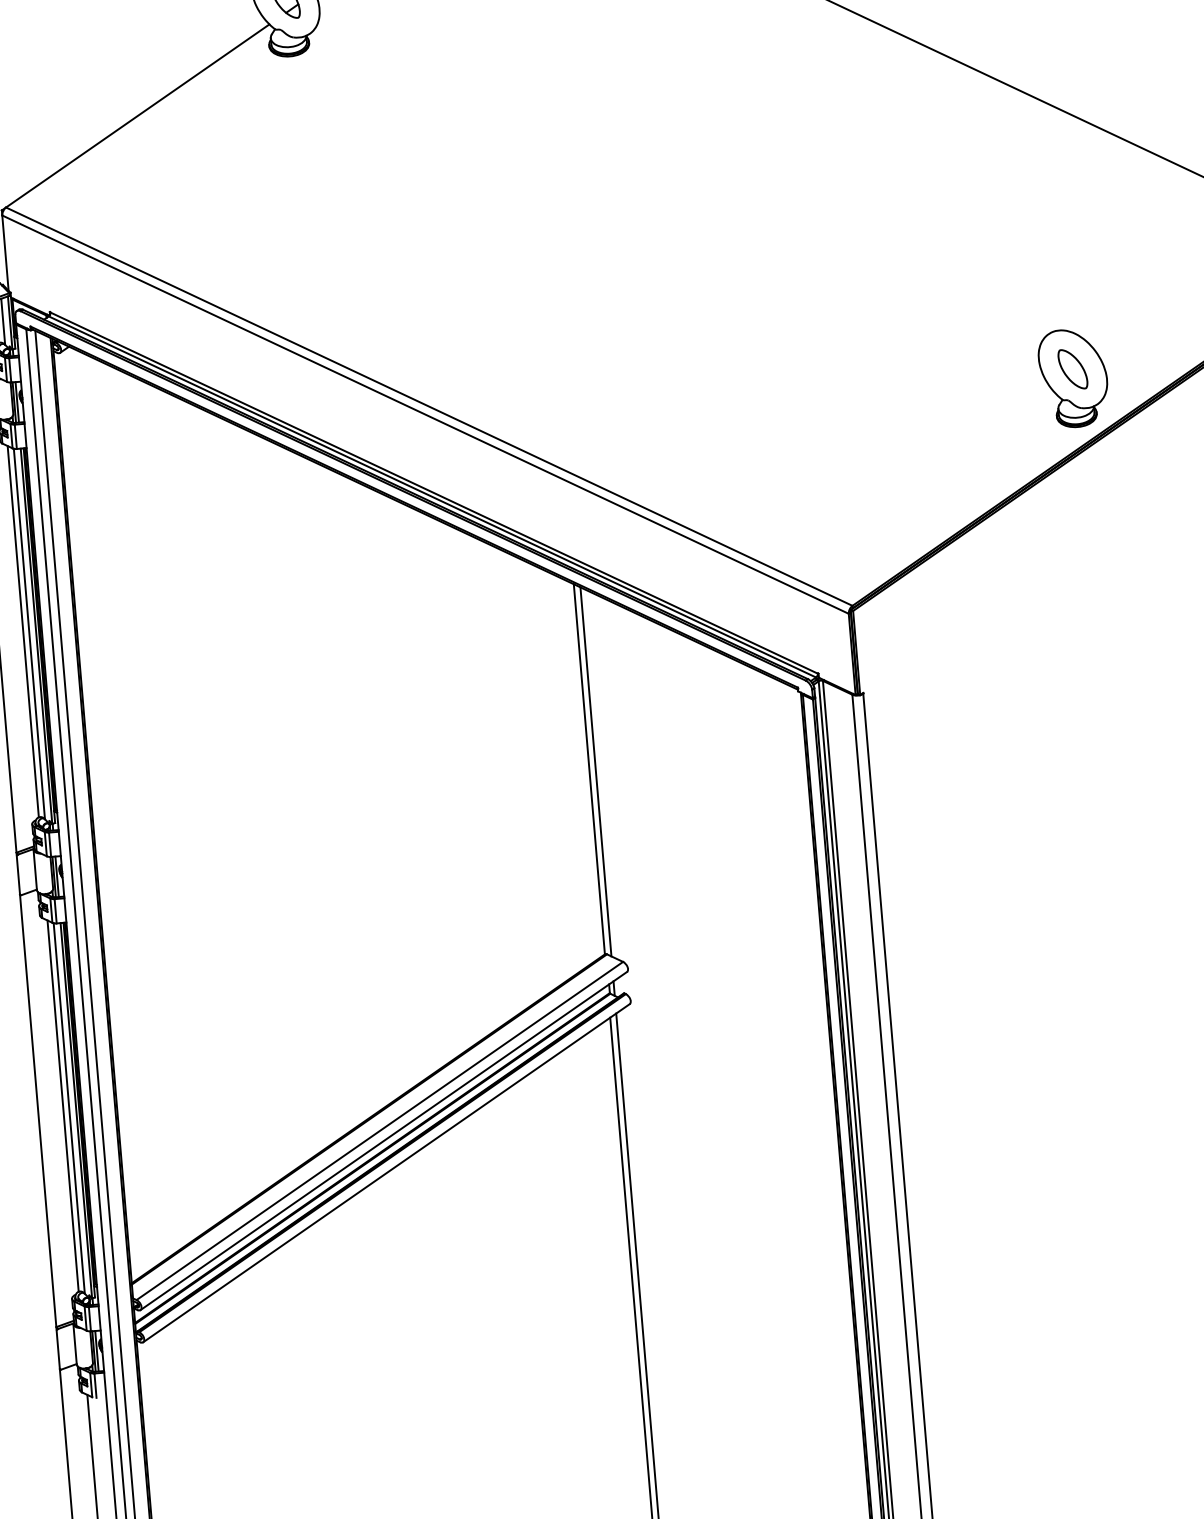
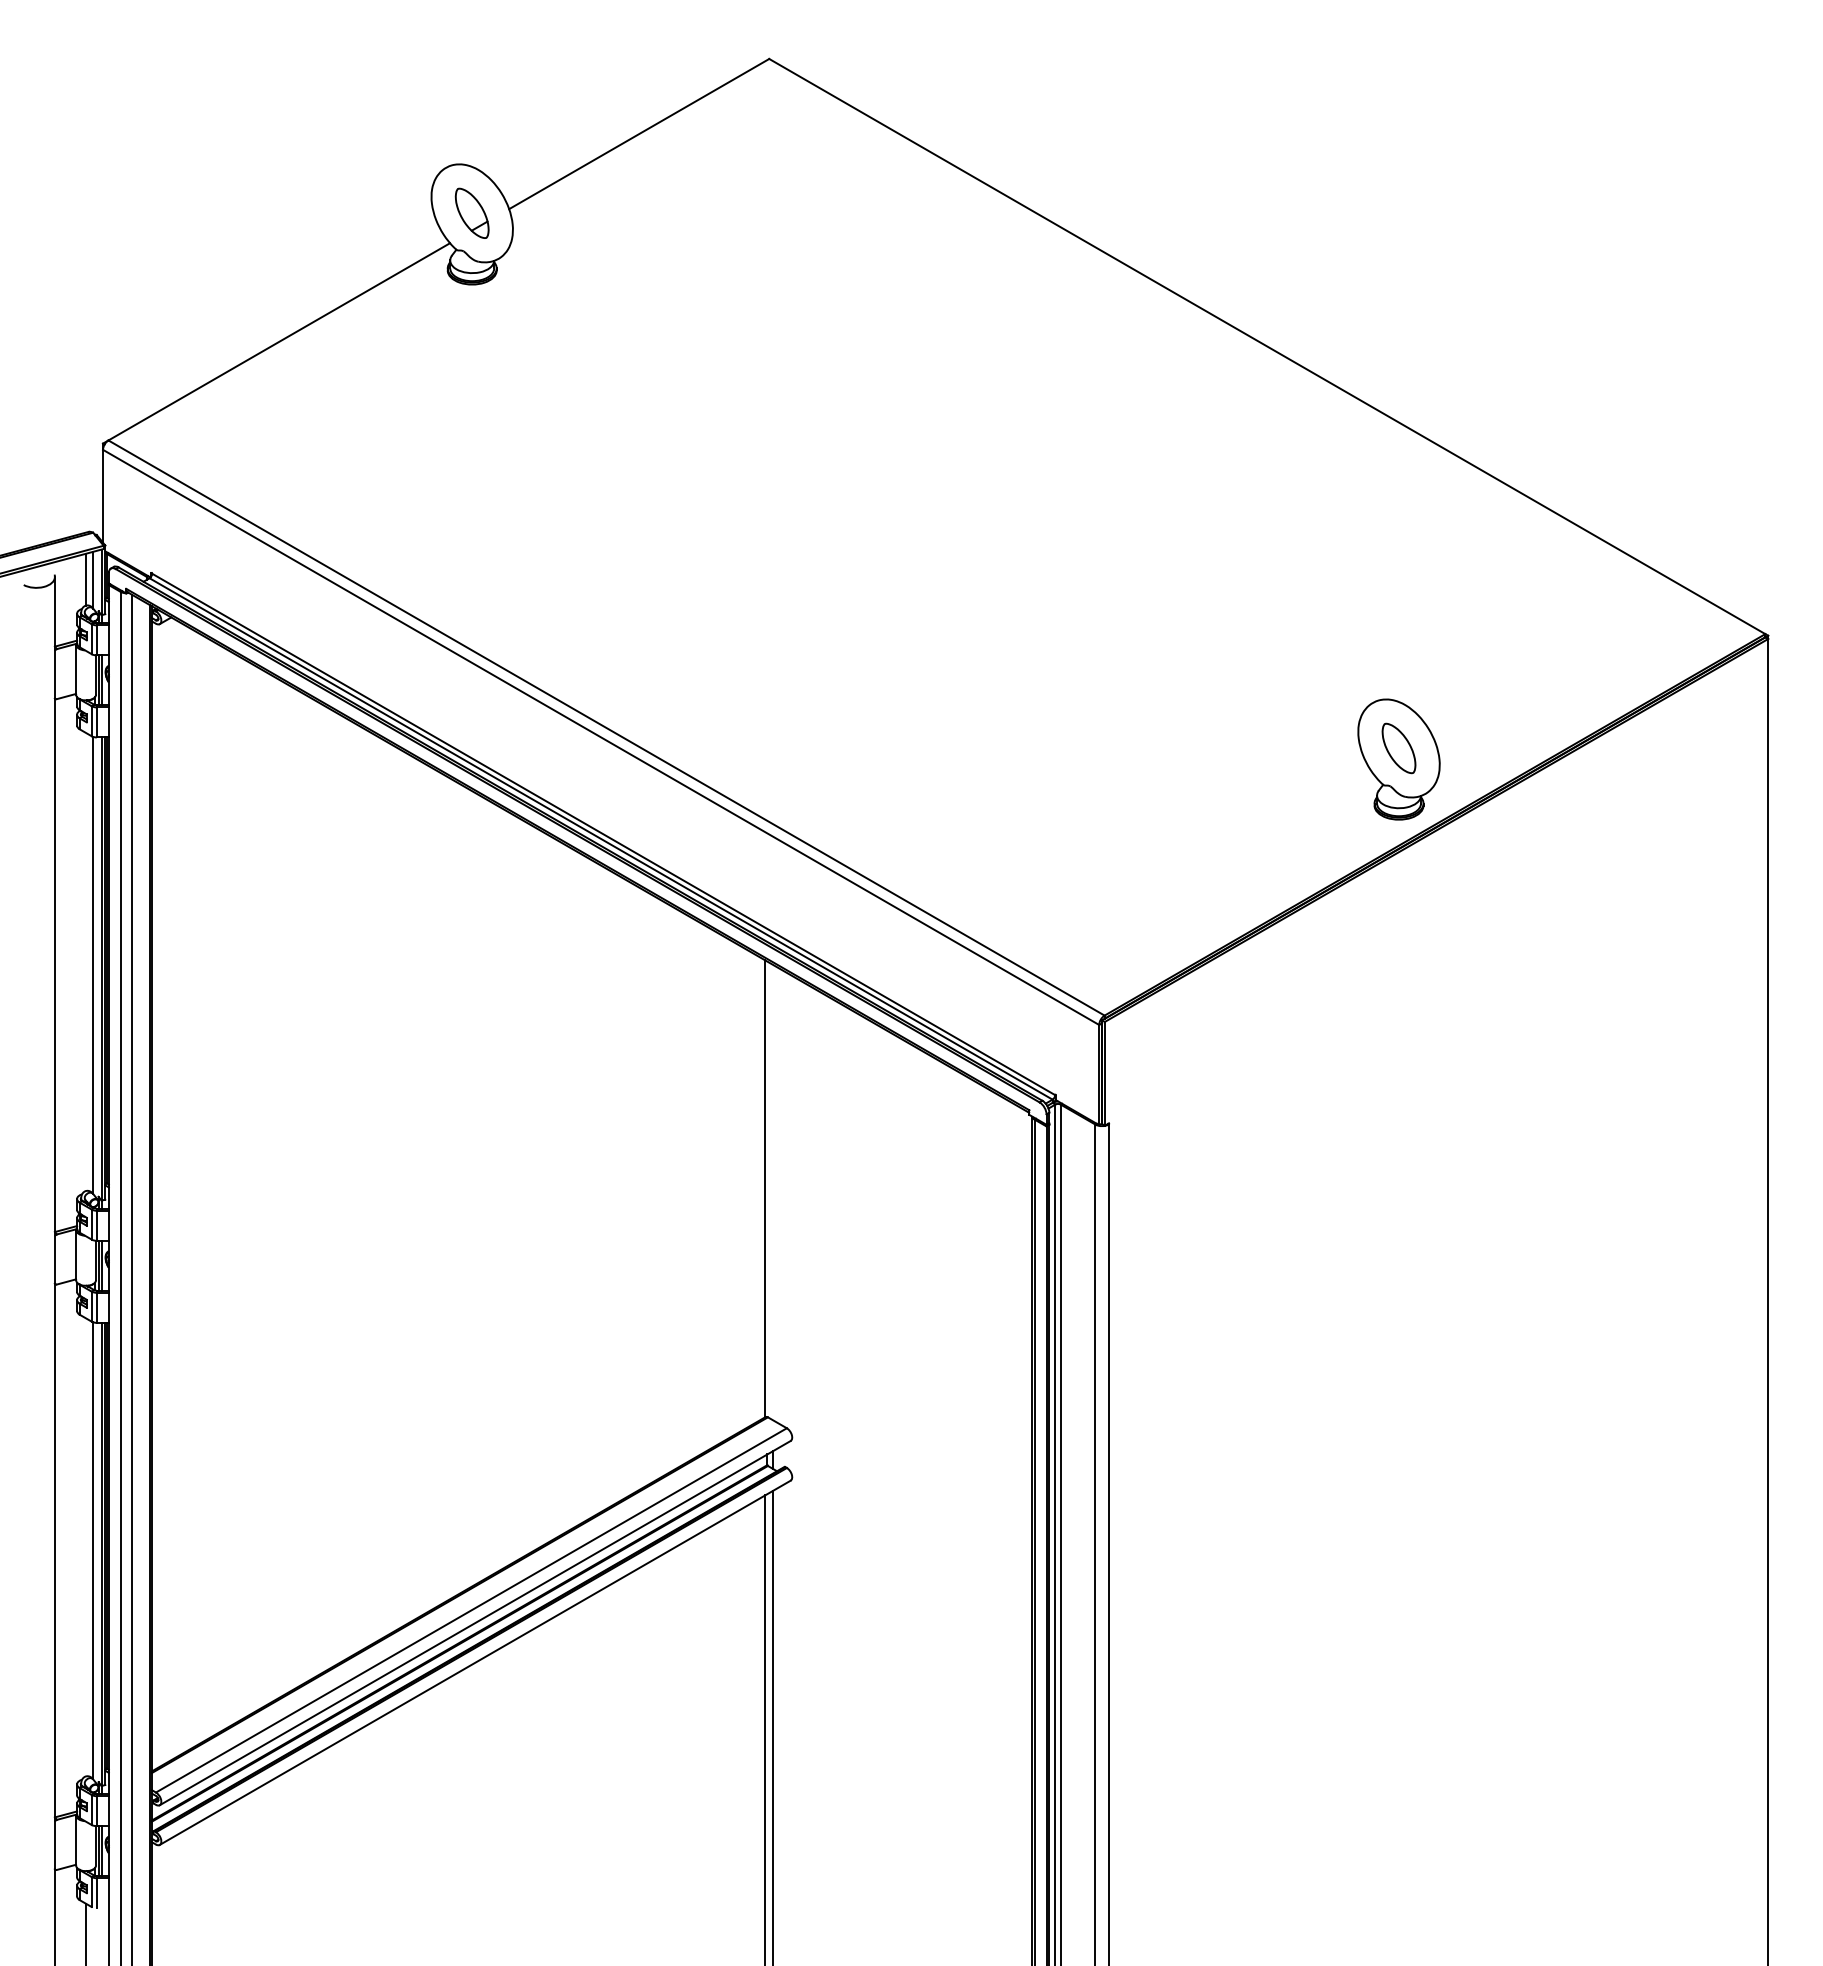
line: (22, 631) -> (85, 961), removed
line: (596, 771) -> (773, 1192), removed
line: (62, 1106) -> (85, 1547), removed

